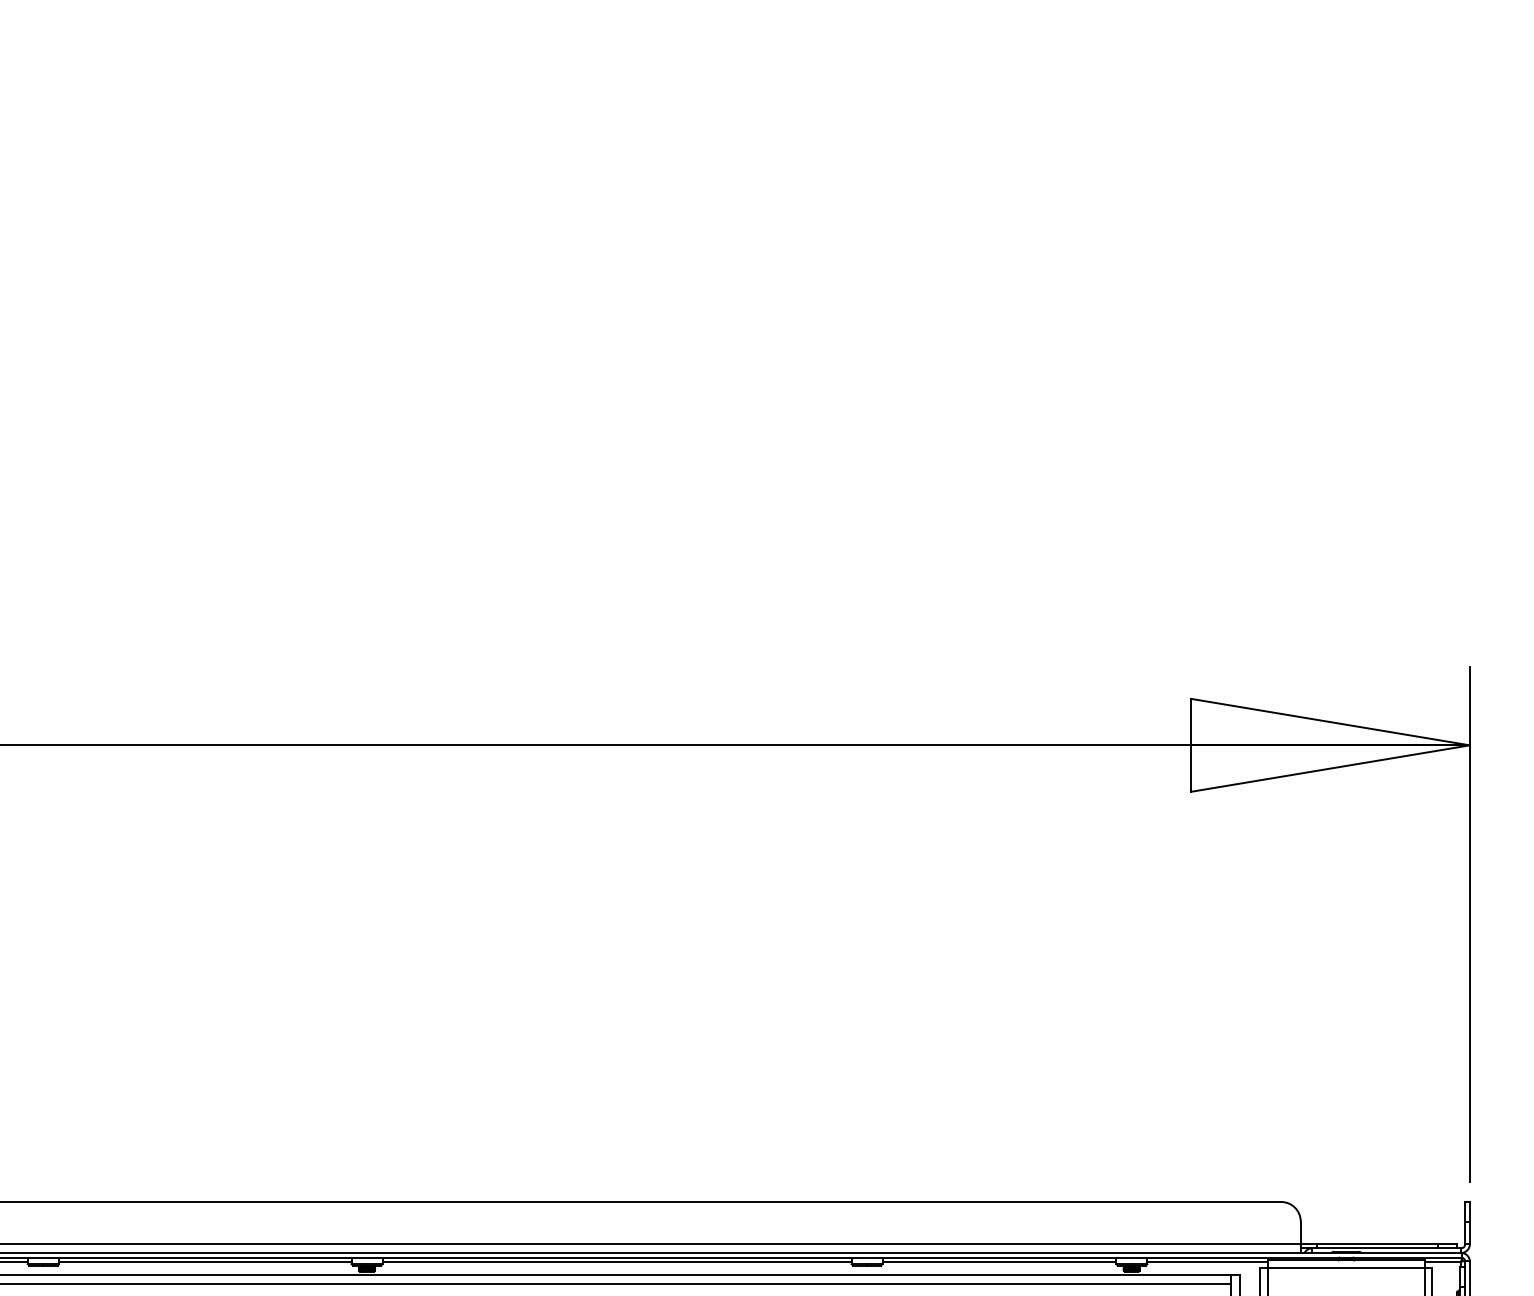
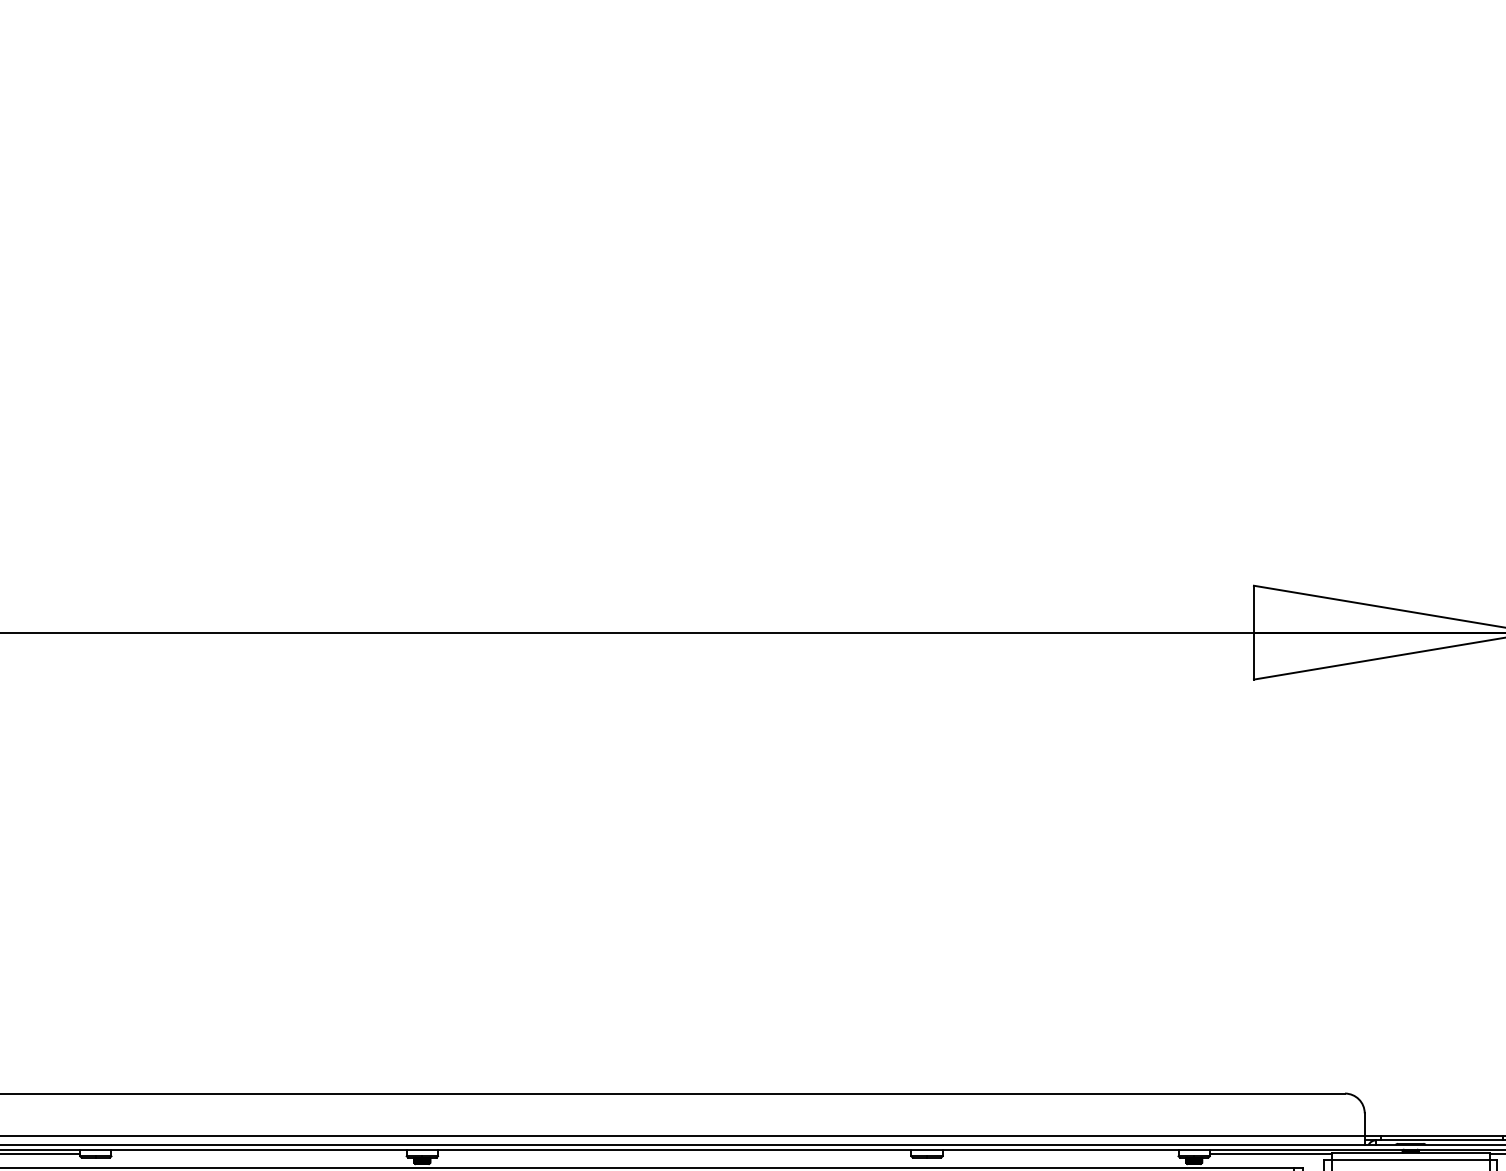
line: (205, 1261) -> (259, 1153), removed
line: (616, 1261) -> (674, 1153), removed
line: (999, 1261) -> (1060, 1153), removed

